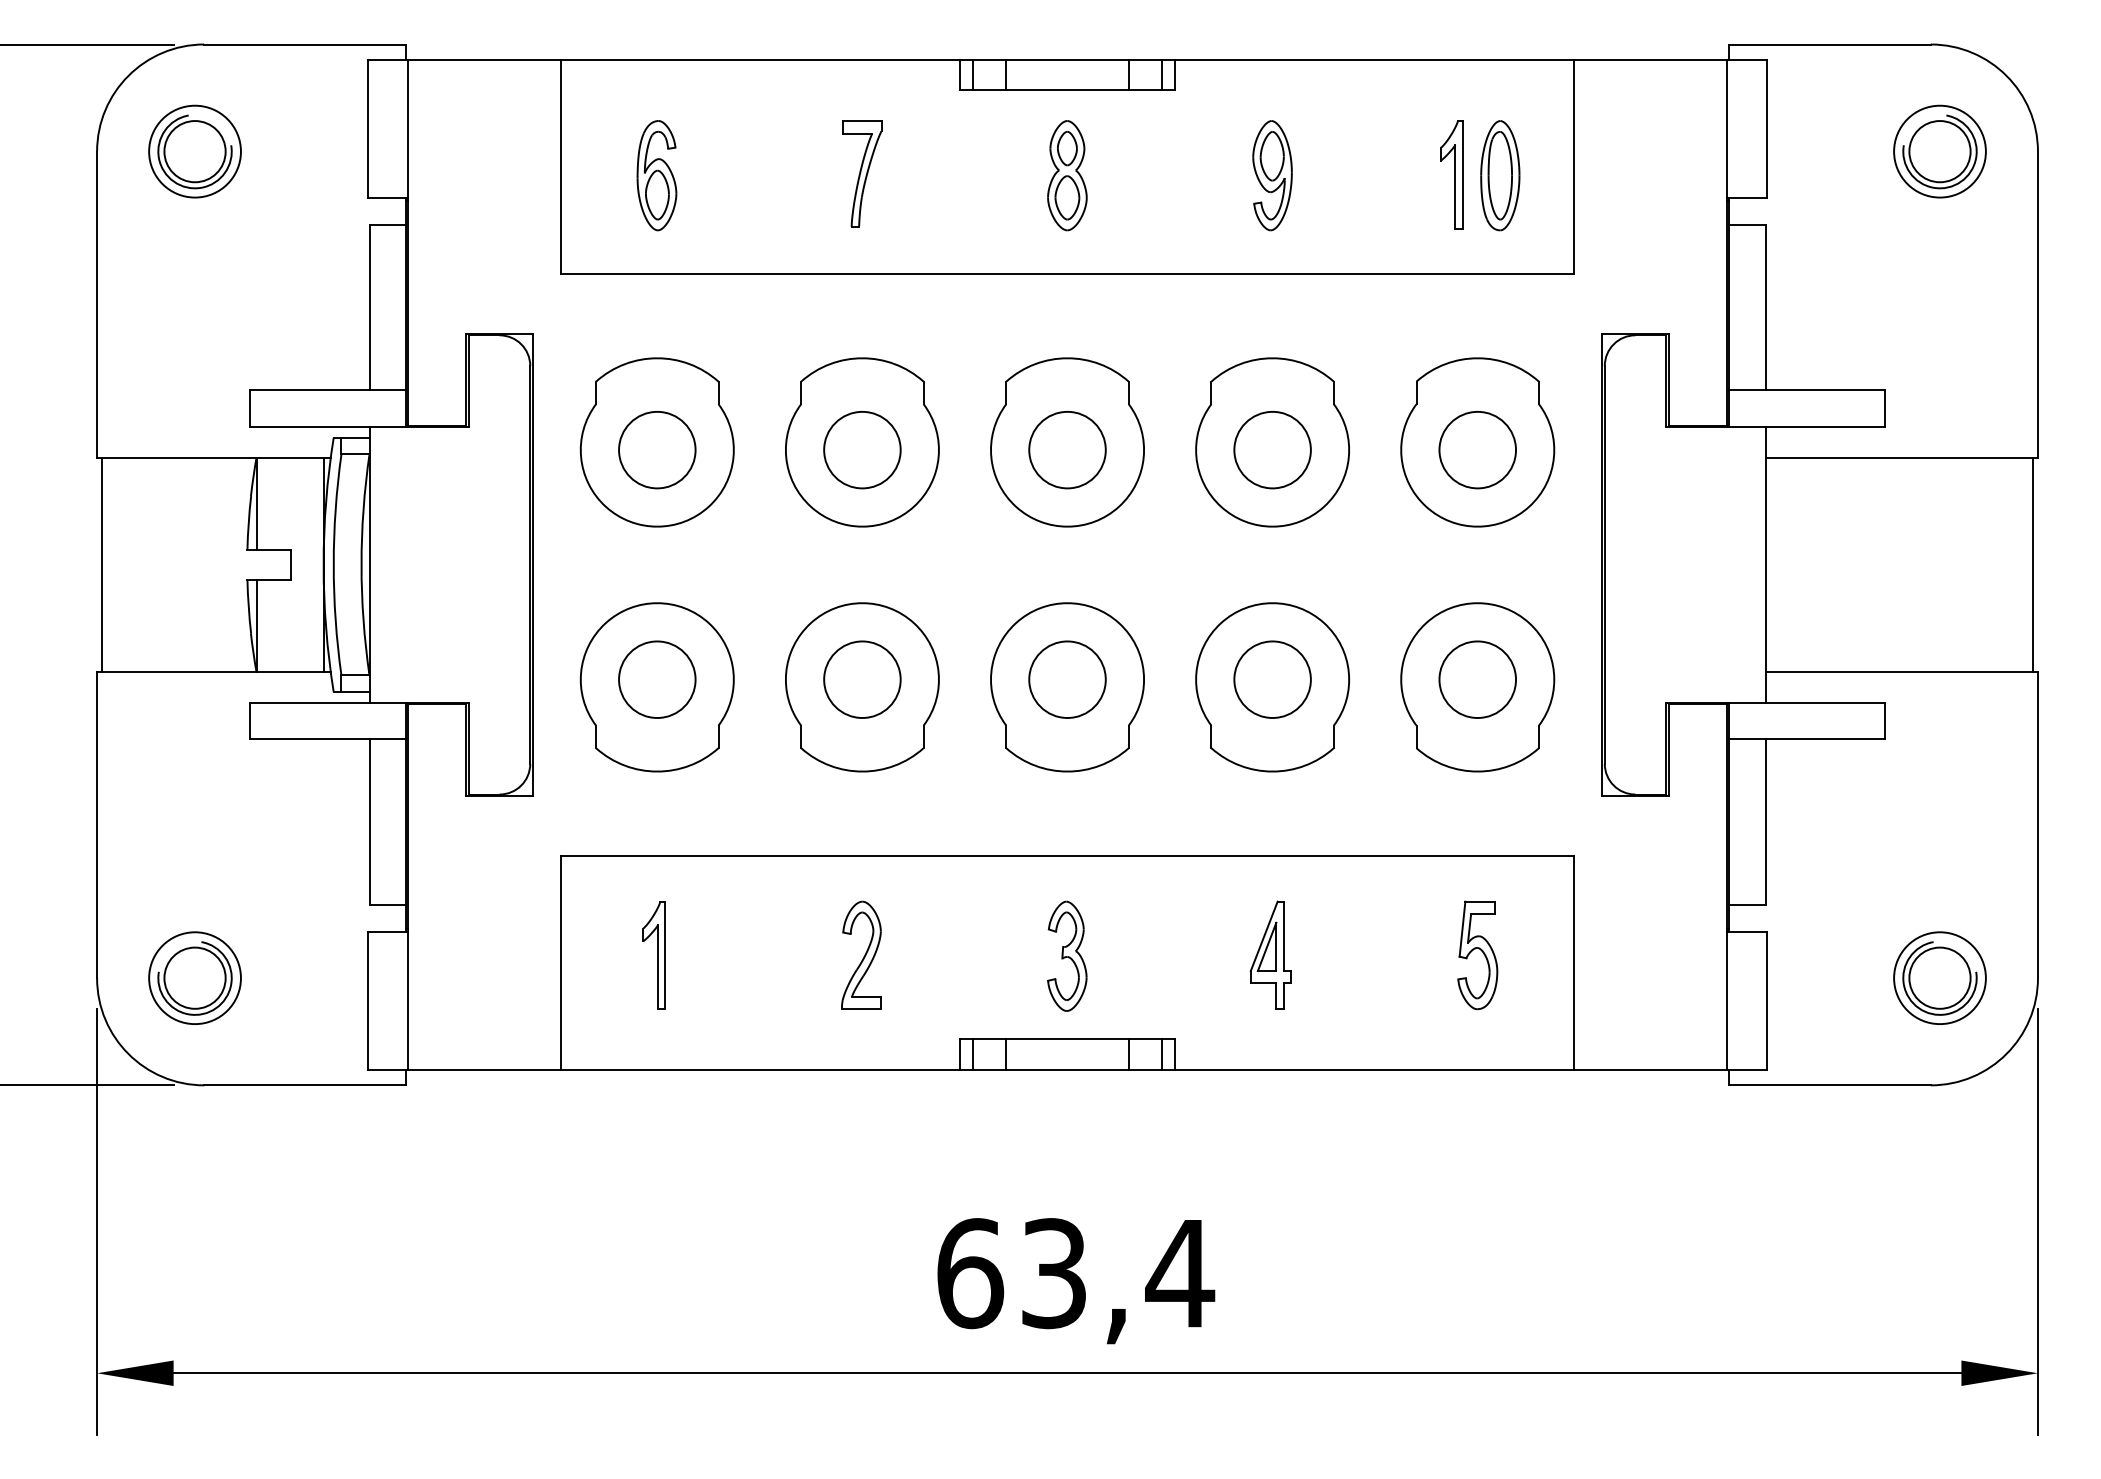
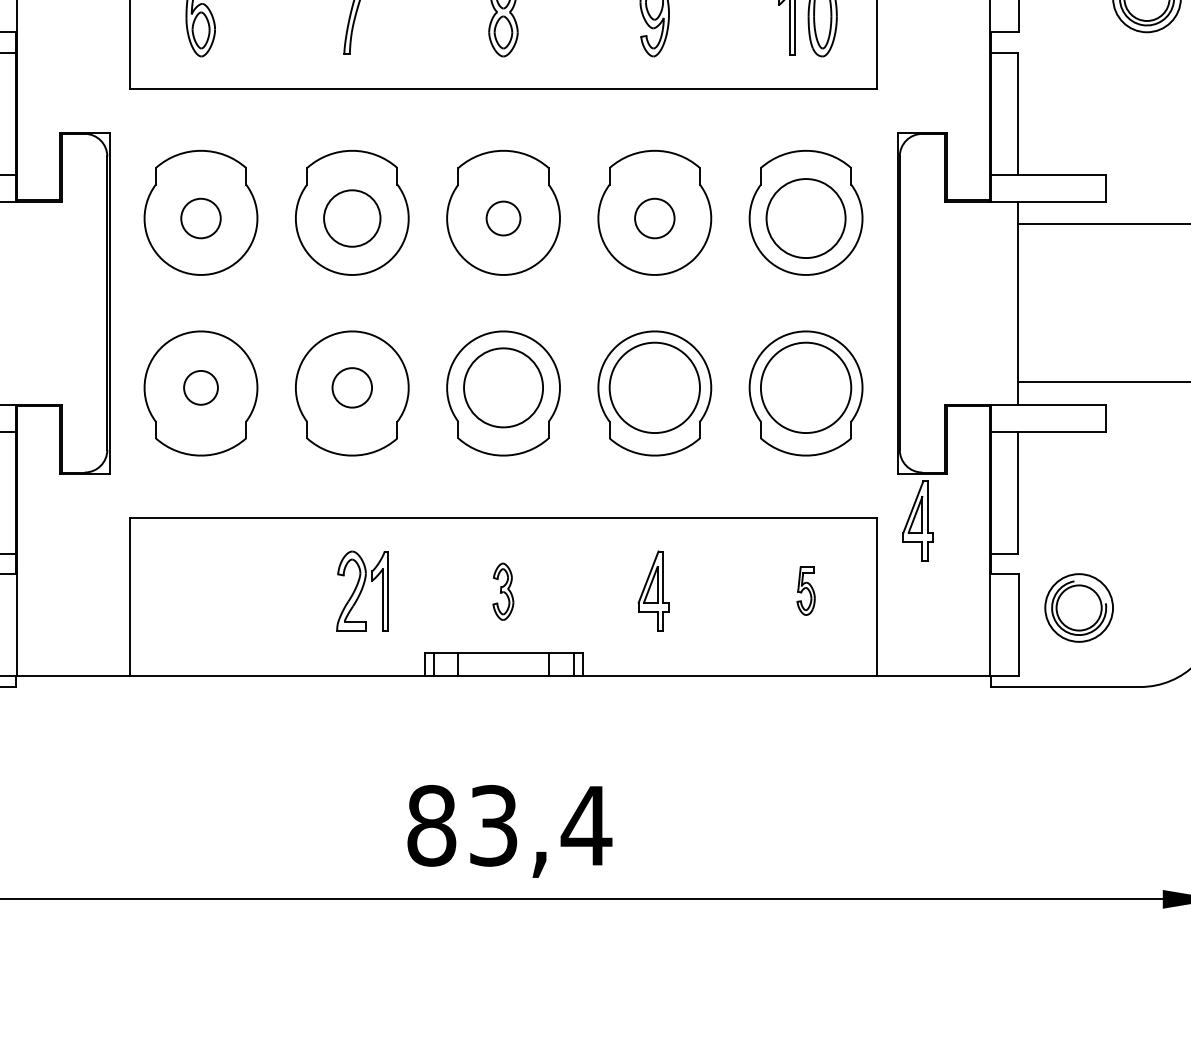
circle: (657, 449) -> (201, 218), size x0.7
circle: (1067, 449) -> (503, 218), size x0.6
circle: (1272, 449) -> (654, 218), size x0.7
circle: (1477, 449) -> (805, 218), size x1.4
circle: (657, 679) -> (201, 387), size x0.6
circle: (862, 679) -> (352, 387), size x0.7
circle: (1067, 679) -> (503, 387), size x1.4
circle: (1272, 679) -> (654, 387), size x1.6
circle: (1477, 679) -> (805, 387), size x1.6
part: (1629, 859) -> (918, 520), added
part: (653, 955) -> (379, 591), moved
part: (1067, 955) -> (503, 591), size x0.7
part: (1477, 955) -> (805, 591), size x0.6
part: (1939, 977) -> (1078, 607), moved
text: (970, 1273) -> (431, 825), 63,4 -> 83,4

